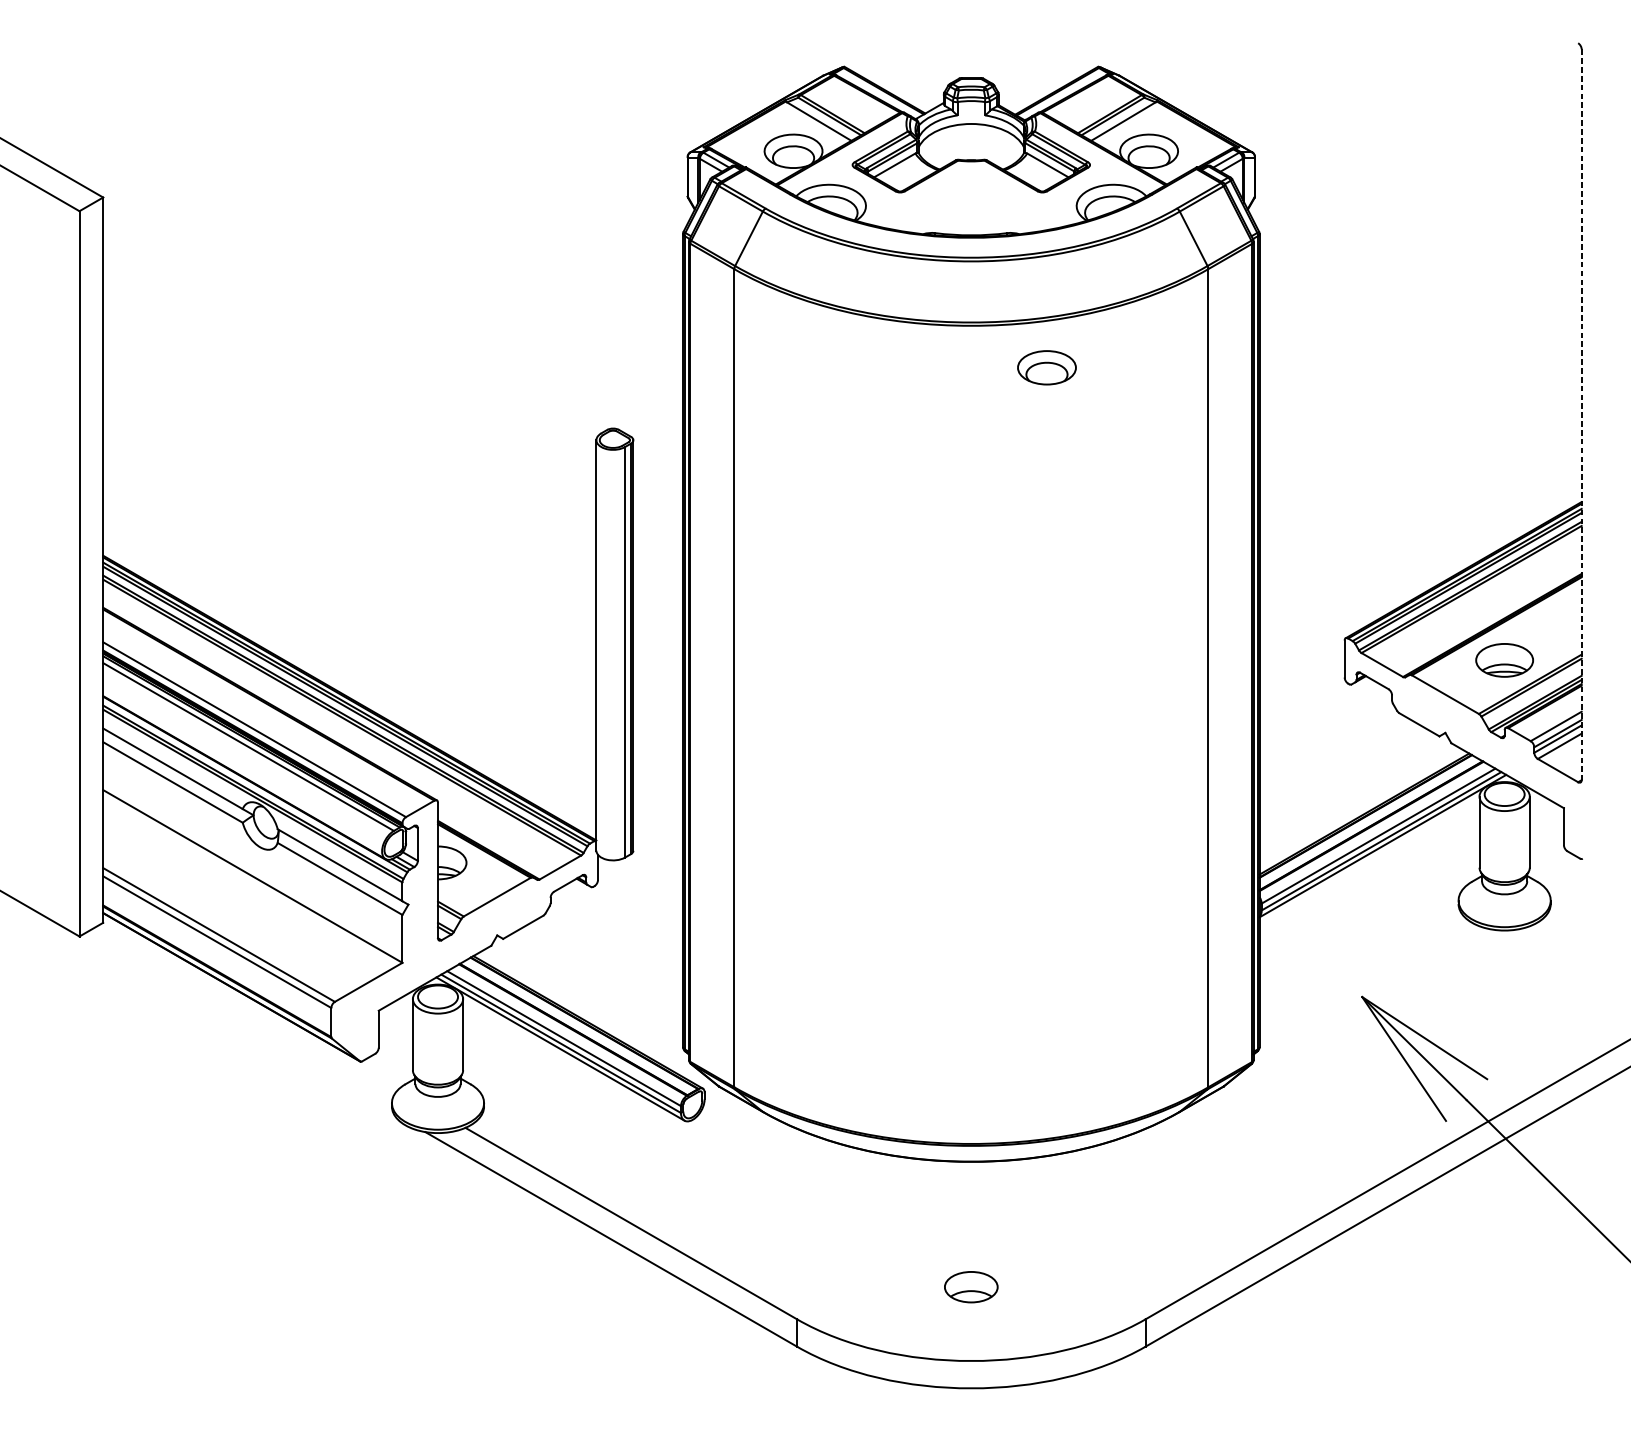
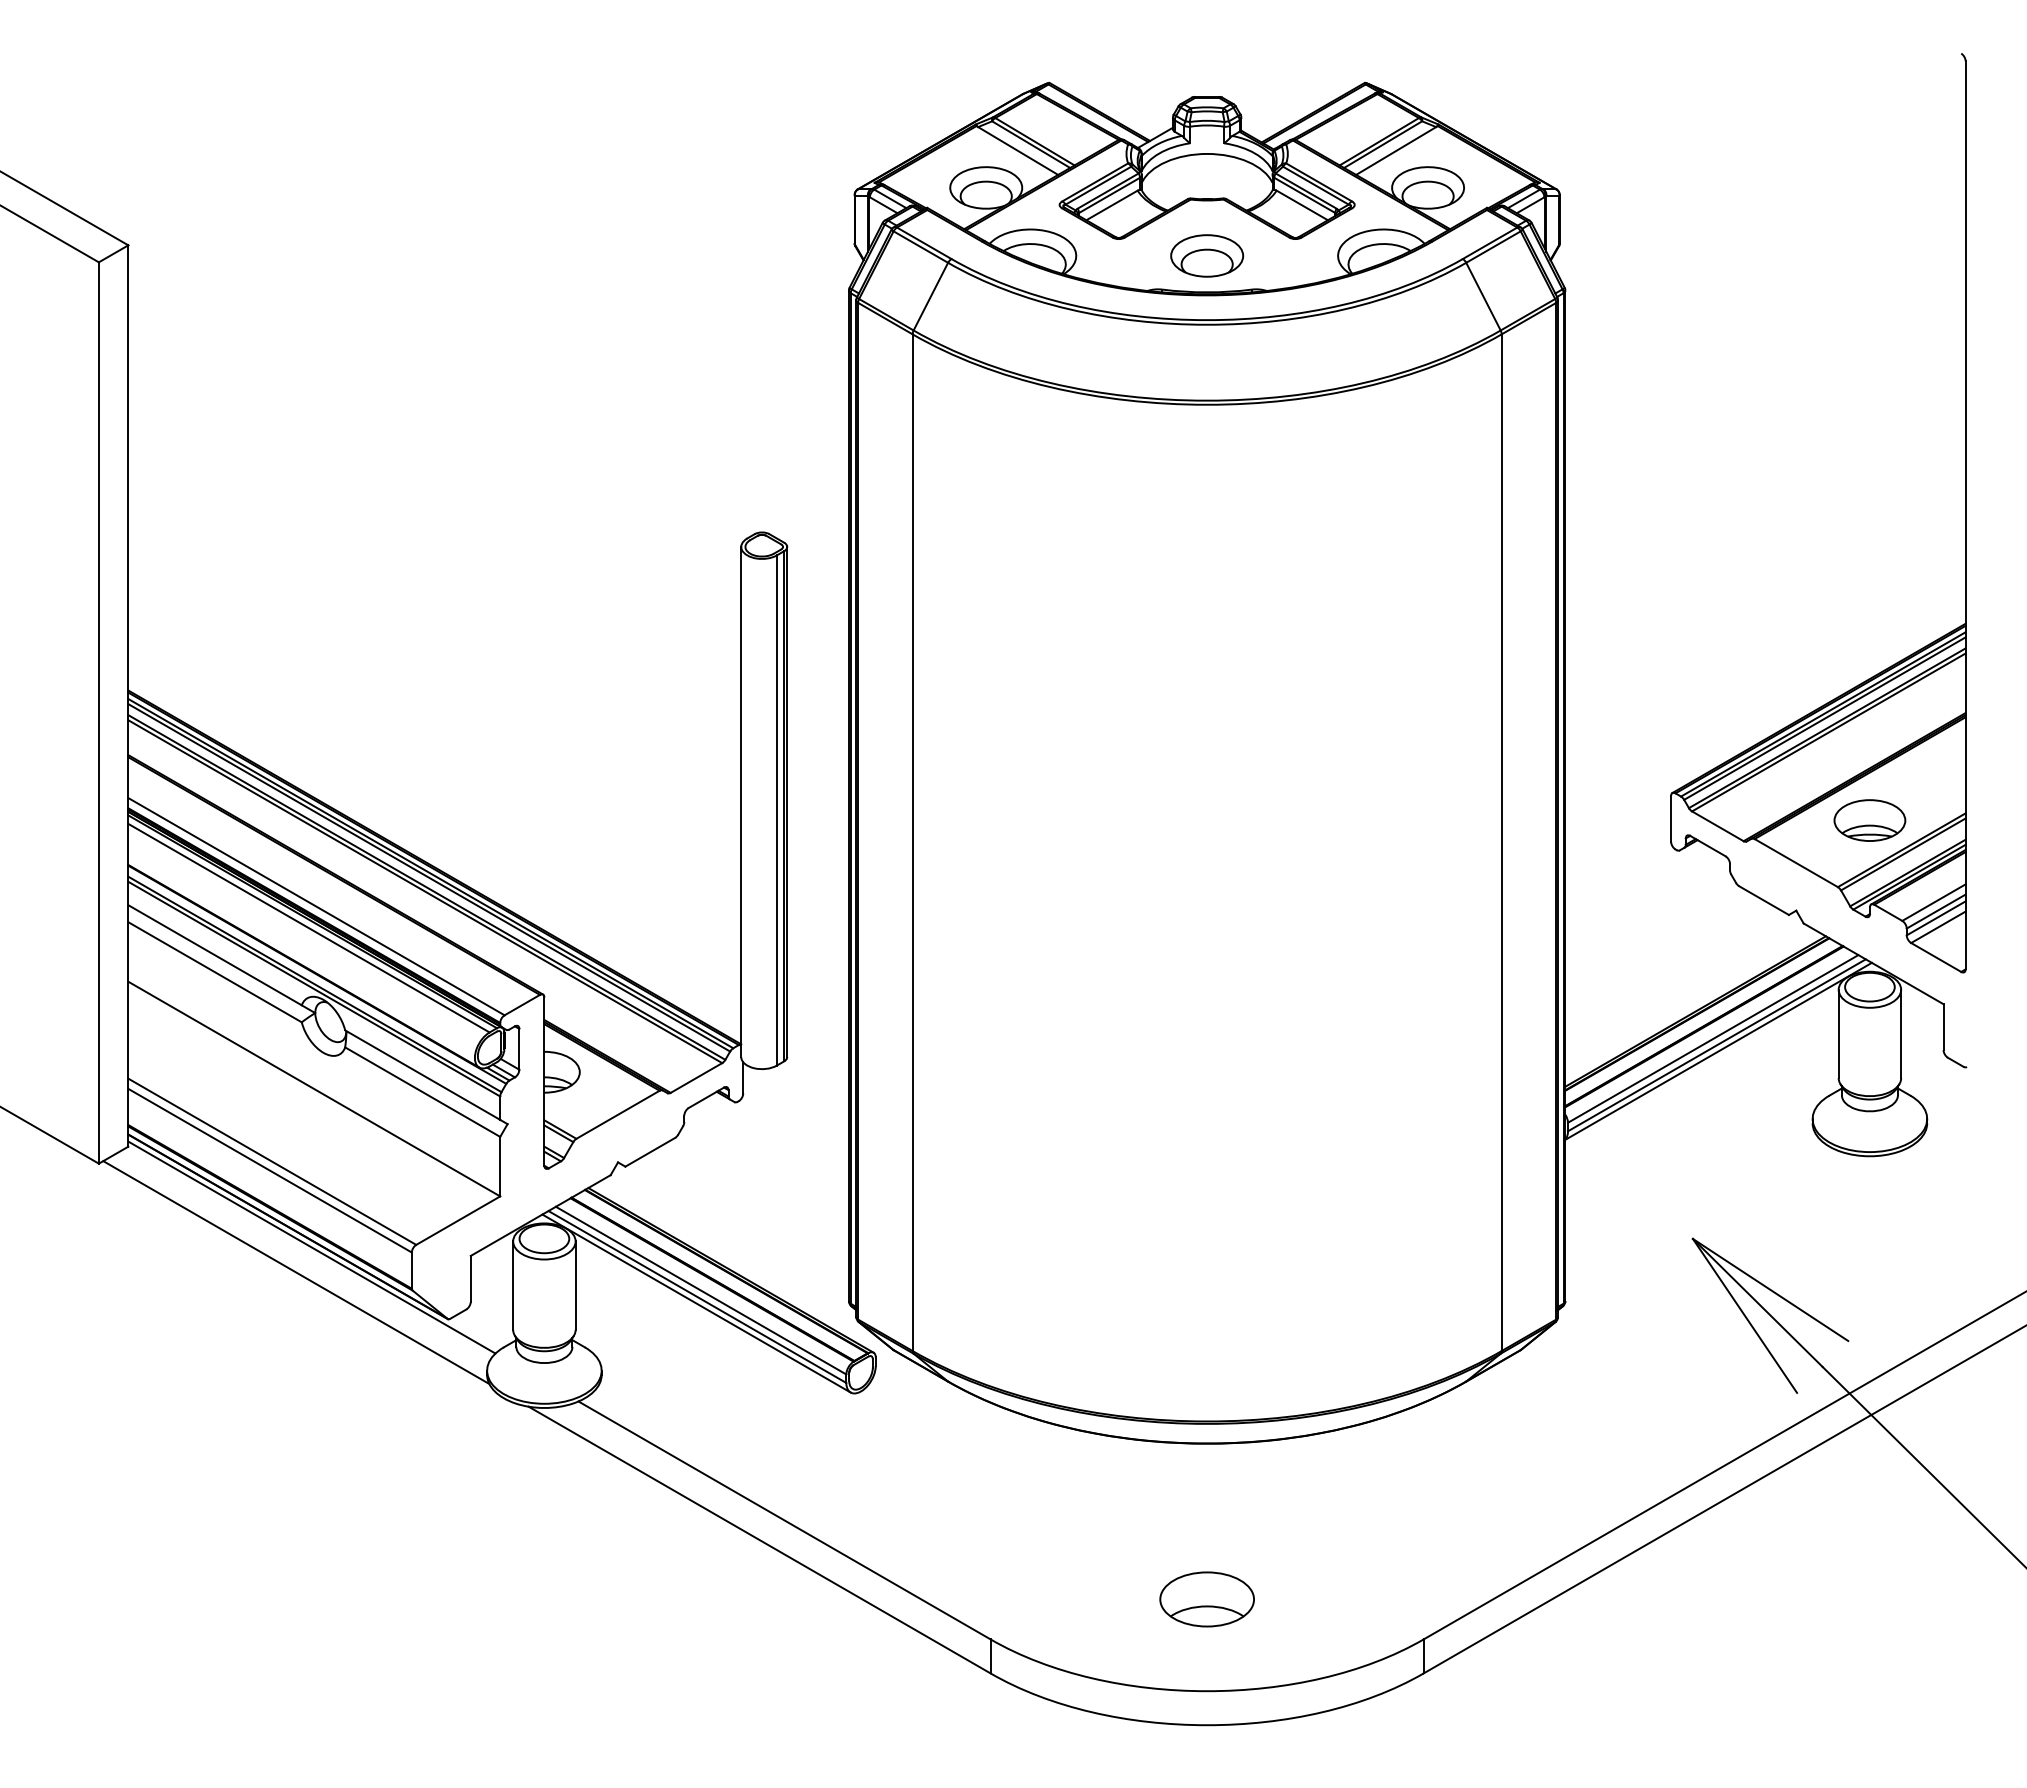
part: (1047, 367) -> (1207, 255), moved
line: (1581, 414) -> (1965, 515), dashed -> solid
line: (250, 1003) -> (311, 1247), added
line: (238, 1024) -> (296, 1272), added
part: (970, 1287) -> (1206, 1599), size x1.43

